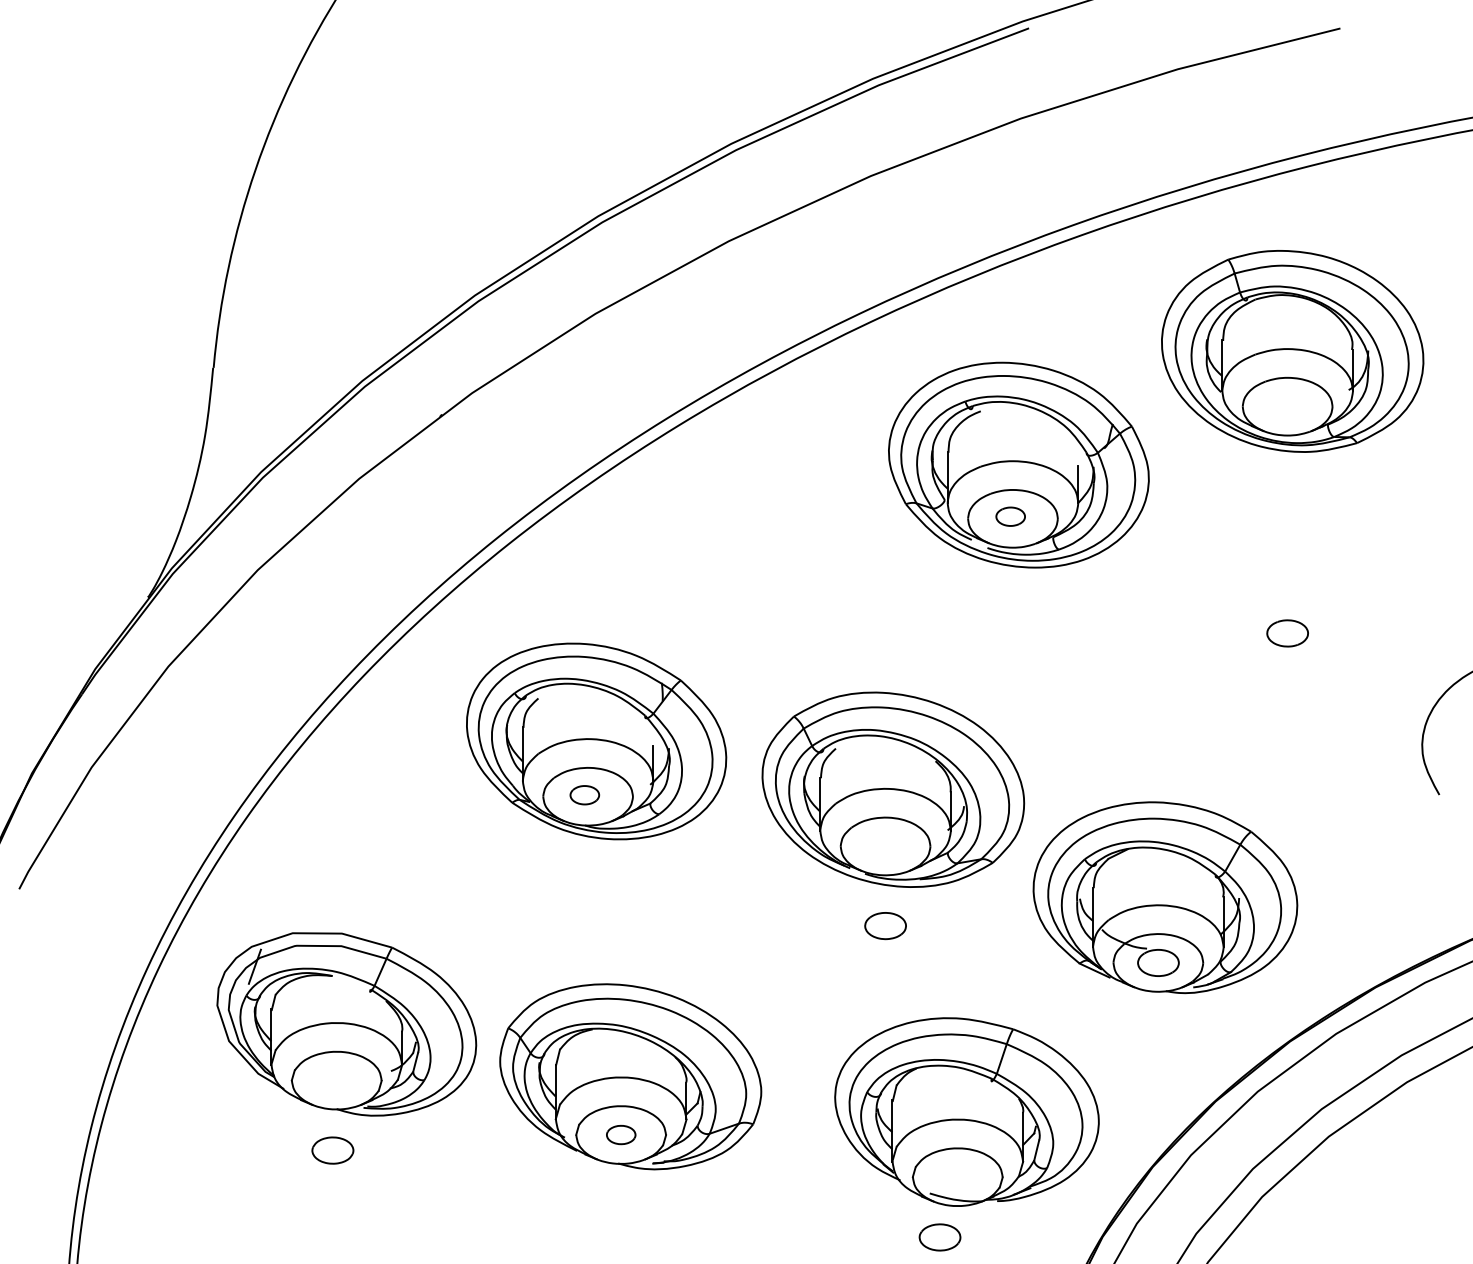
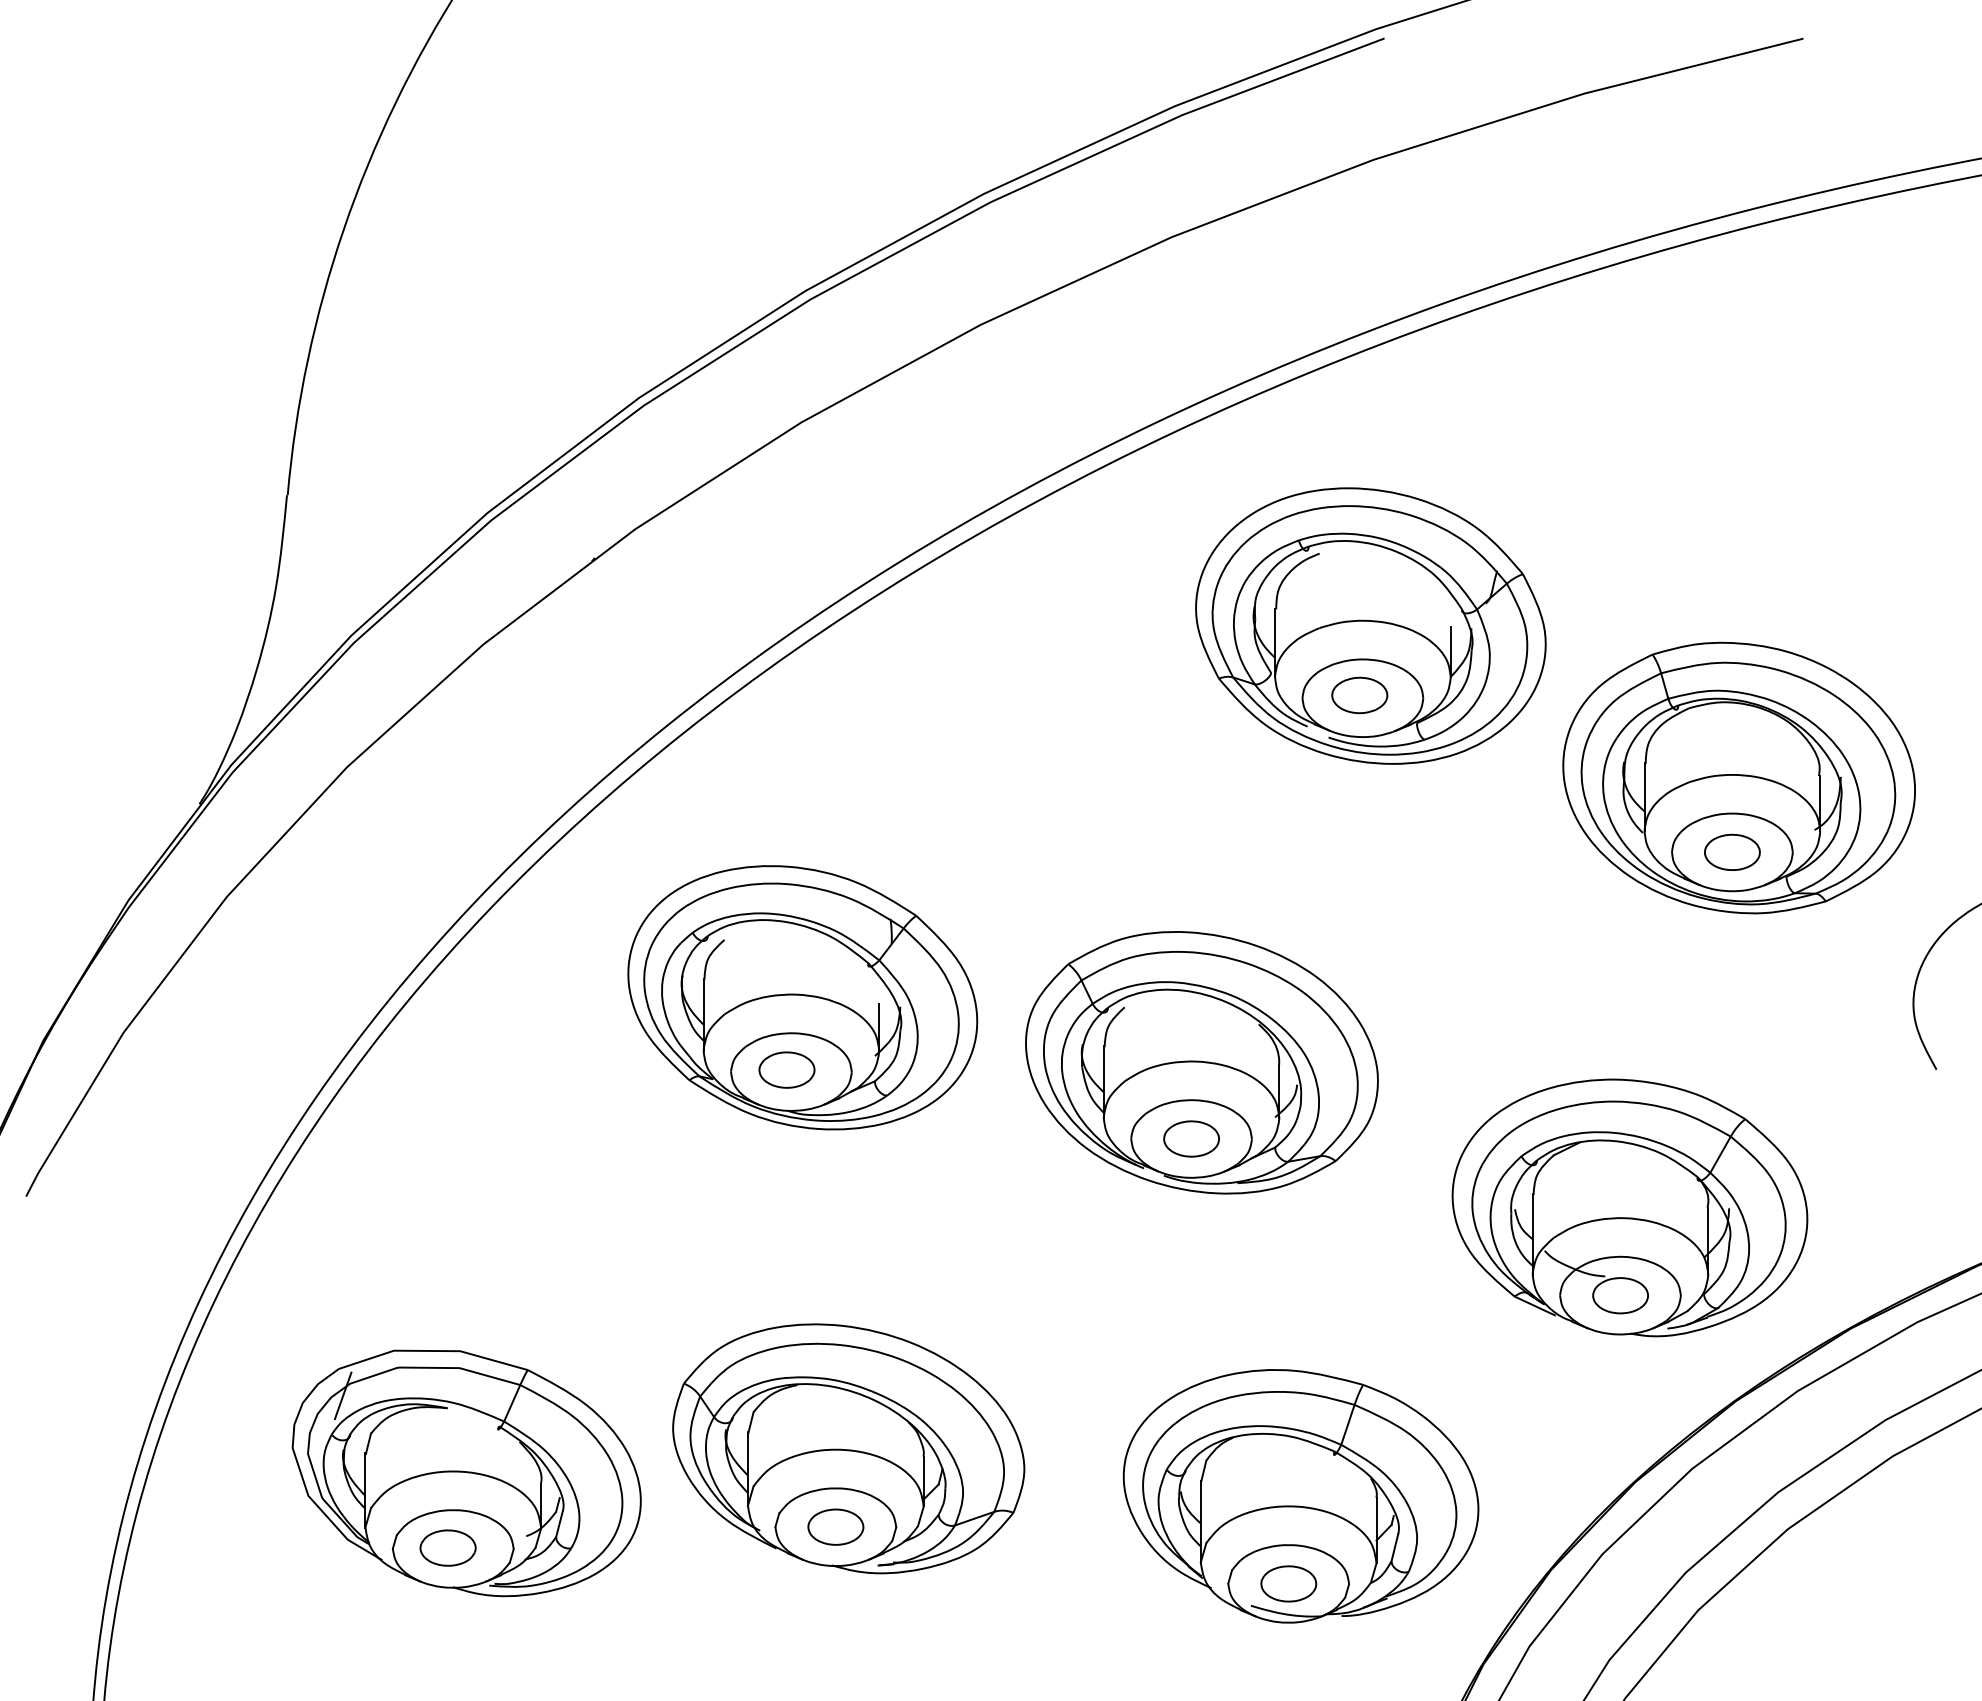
part: (1292, 350) -> (1738, 777), moved
part: (1010, 516) -> (1359, 695), size x1.43
part: (584, 794) -> (786, 1069), size x1.43
part: (1165, 897) -> (1629, 1207), moved
part: (885, 925) -> (1191, 1138), moved
part: (346, 1024) -> (466, 1473), moved
part: (620, 1134) -> (835, 1526), size x1.43
part: (939, 1237) -> (1288, 1583), moved

